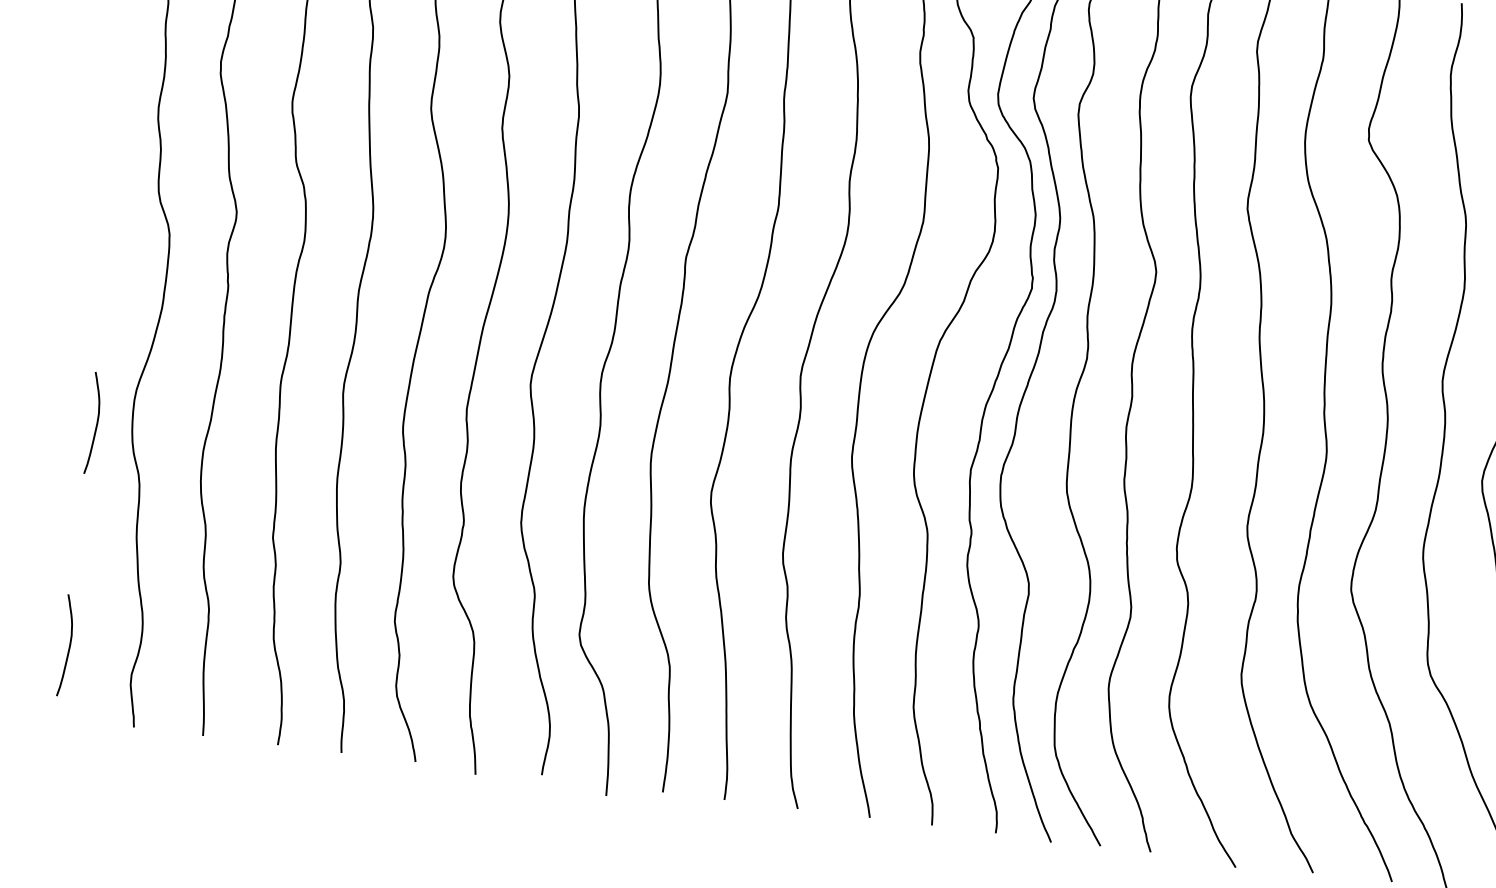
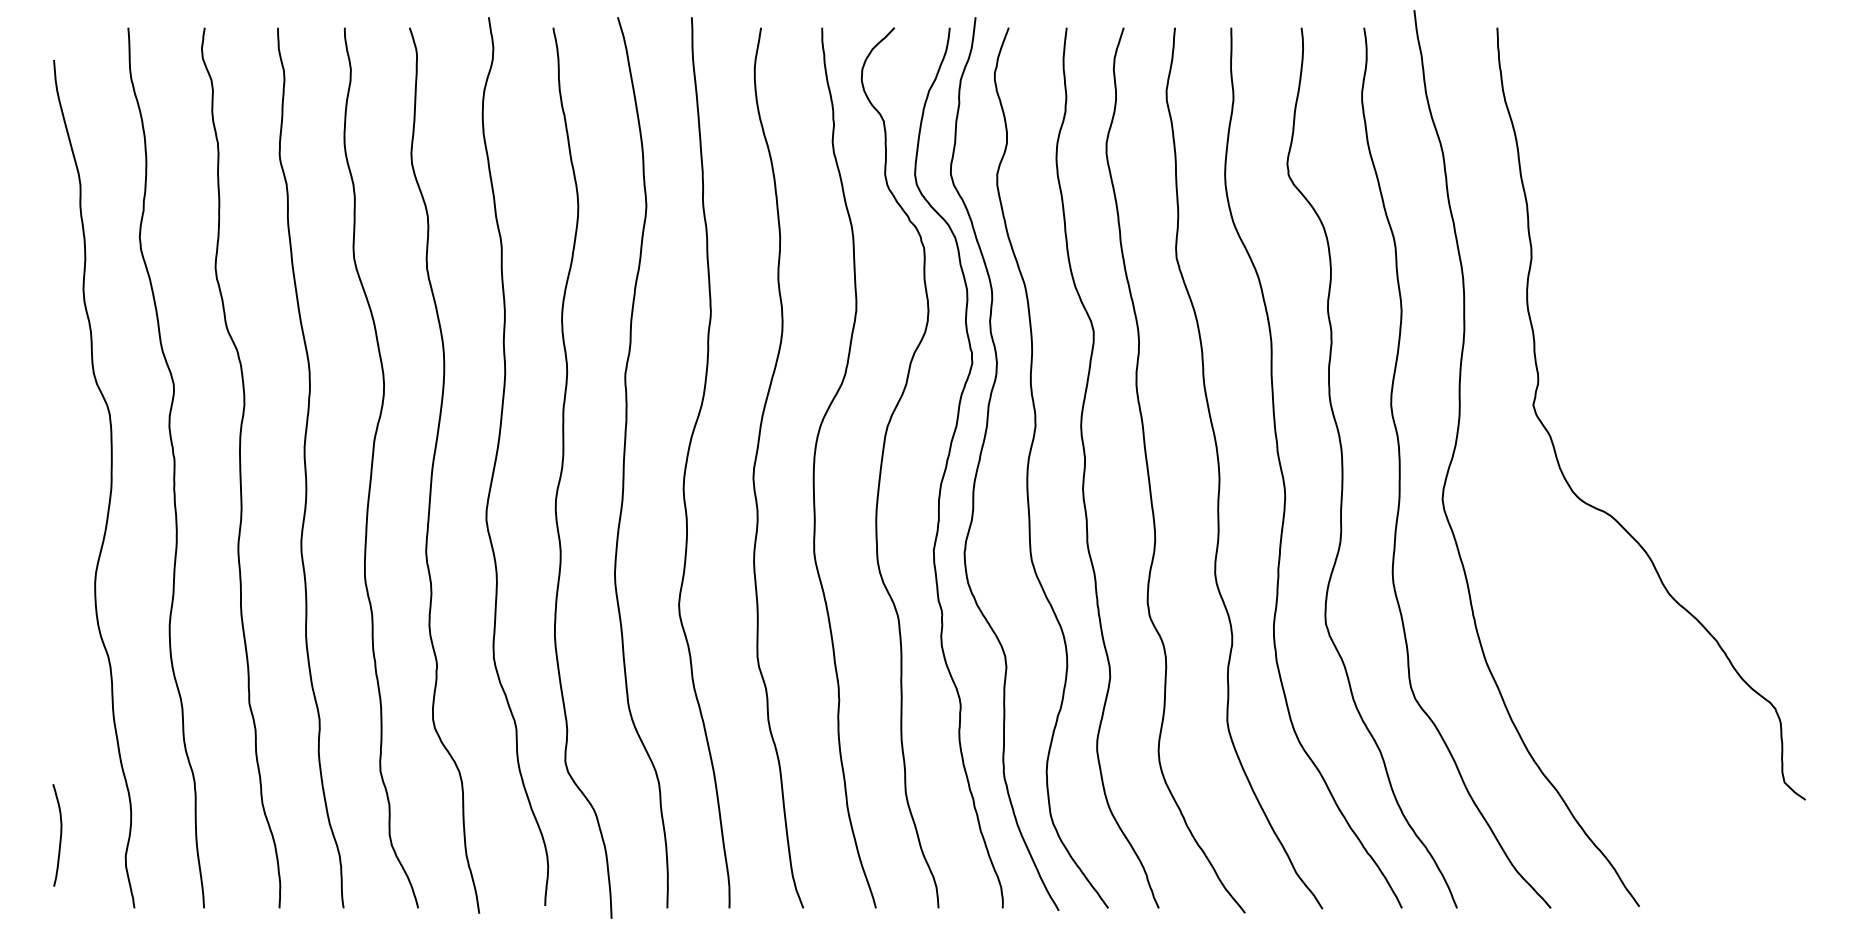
curve: (96, 423) -> (60, 611), removed

